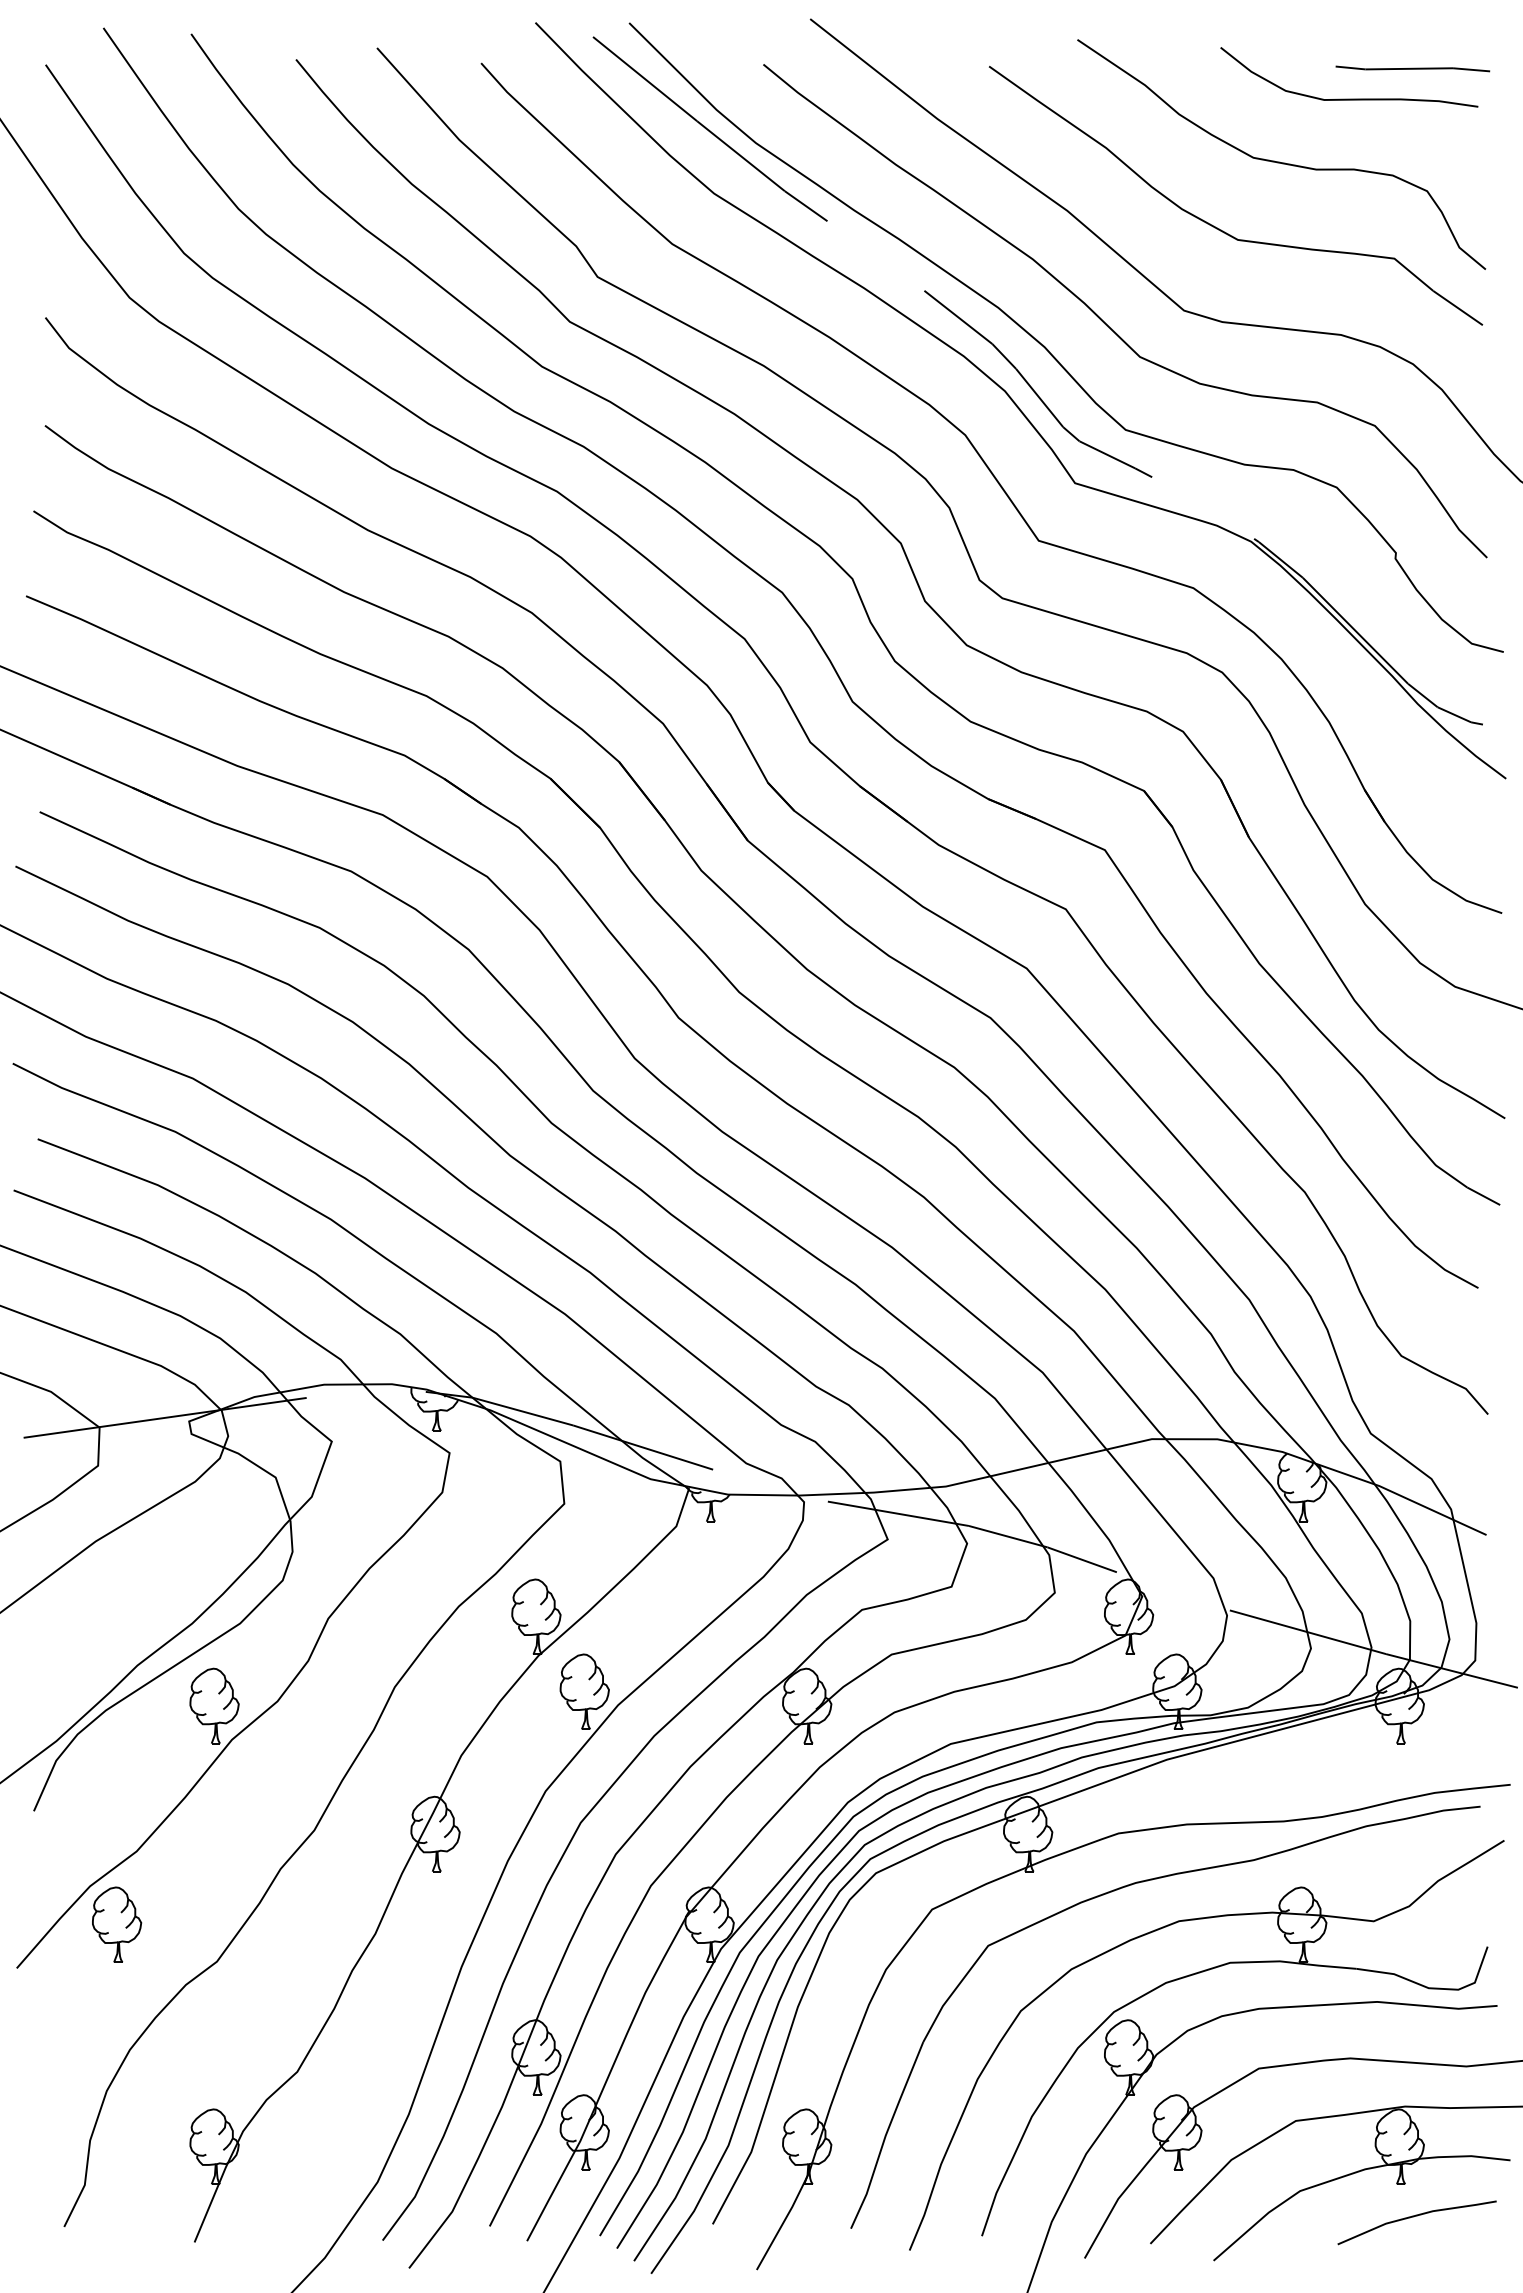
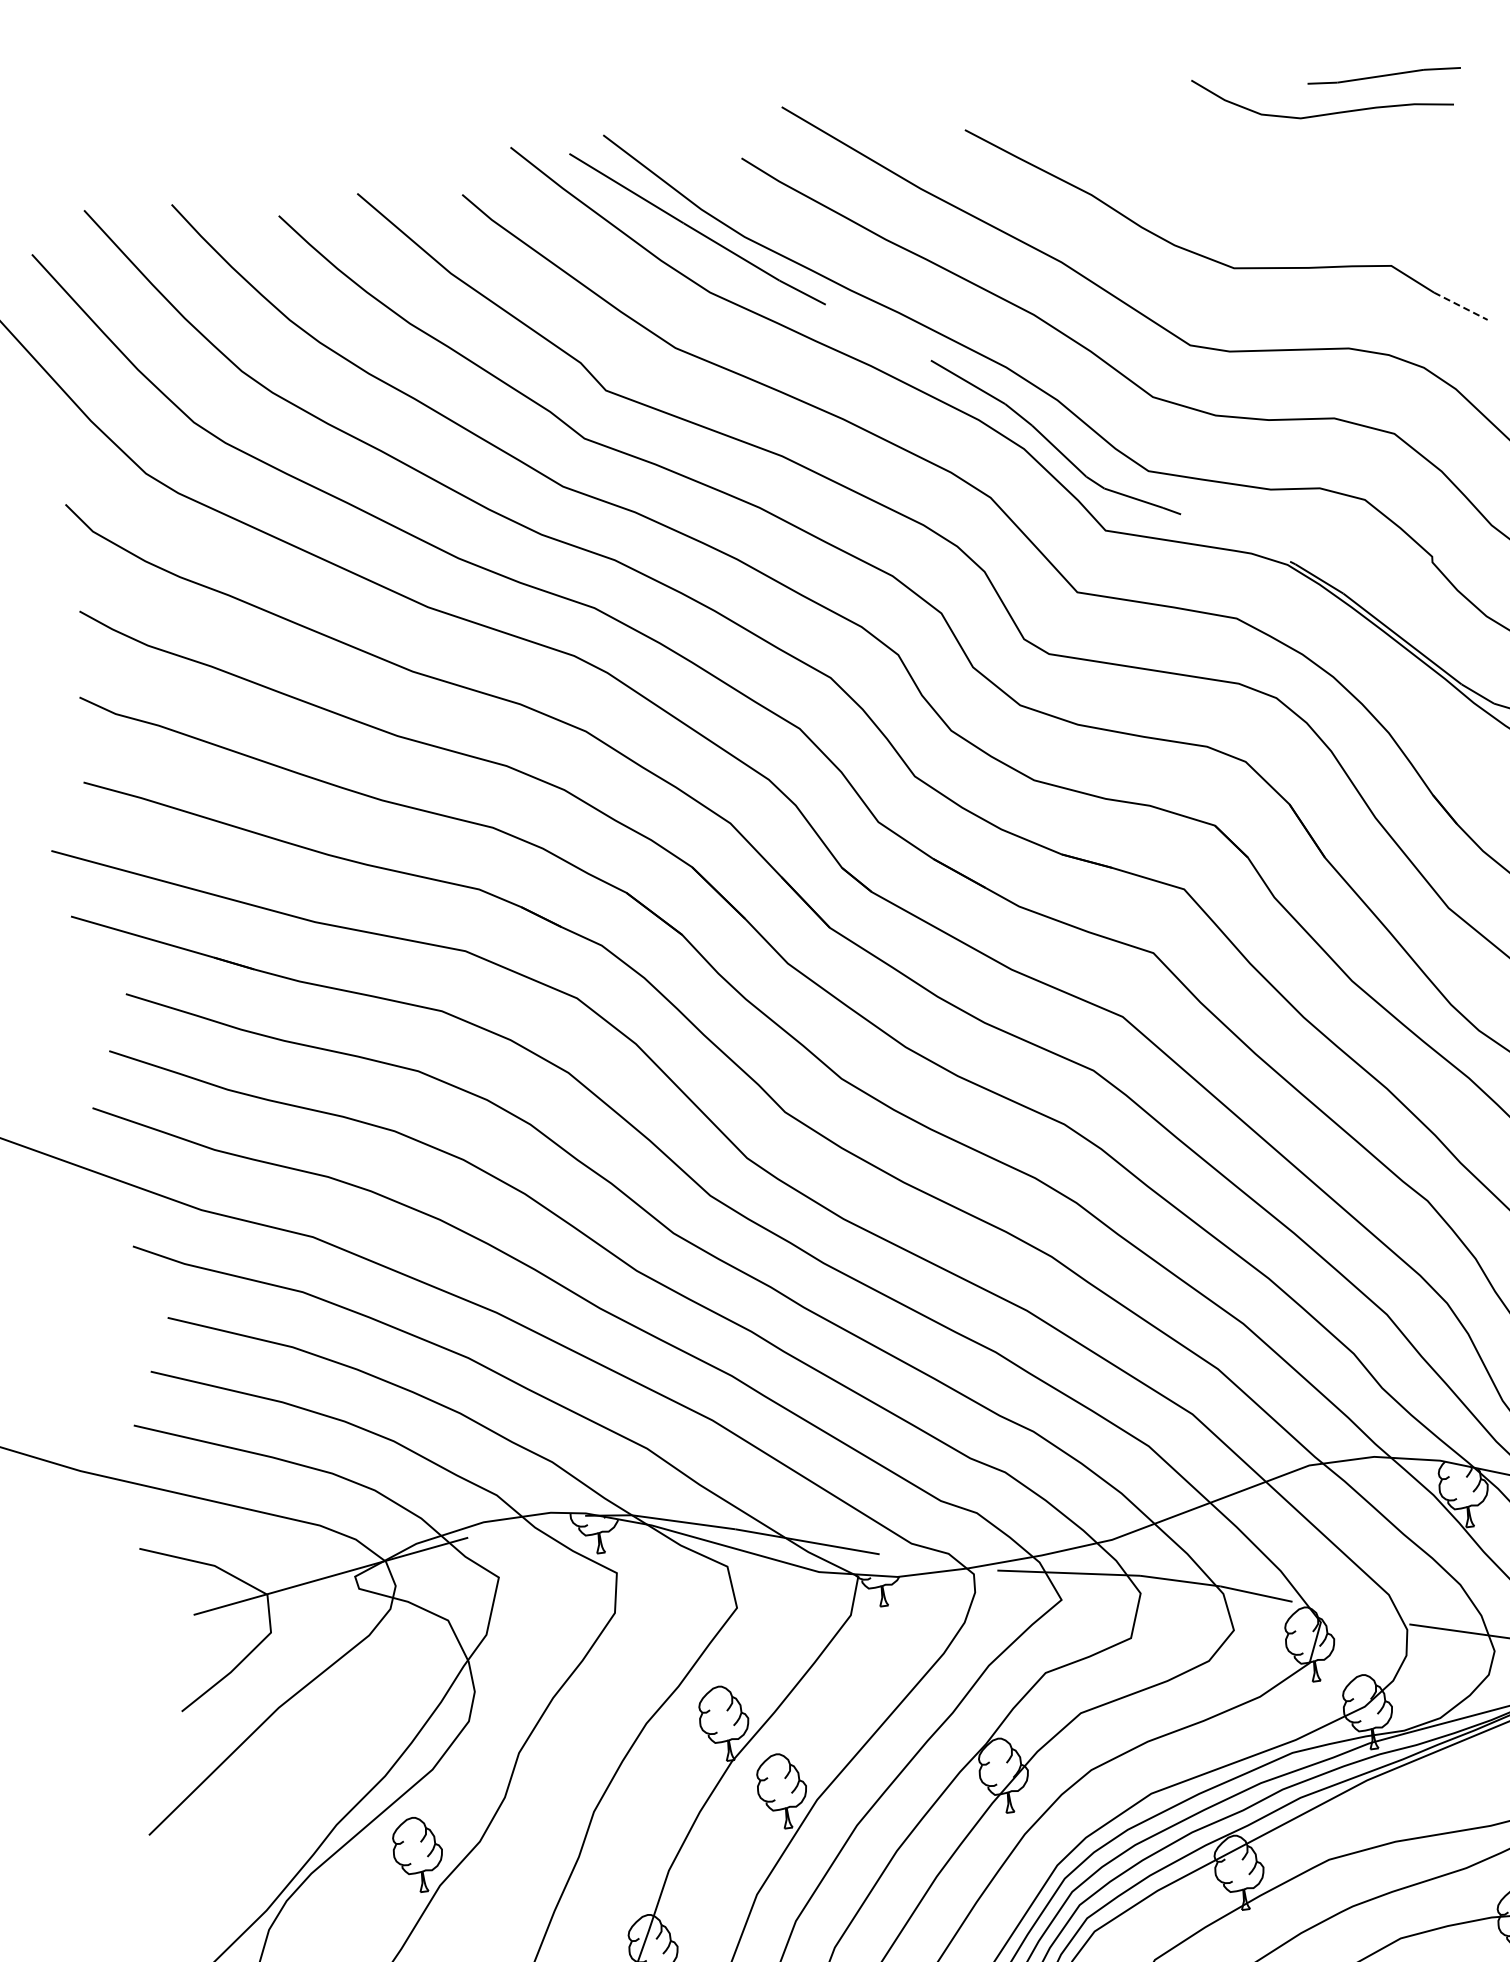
curve: (1279, 161) -> (1264, 185), removed
line: (1458, 308) -> (1461, 306), solid -> dashed

